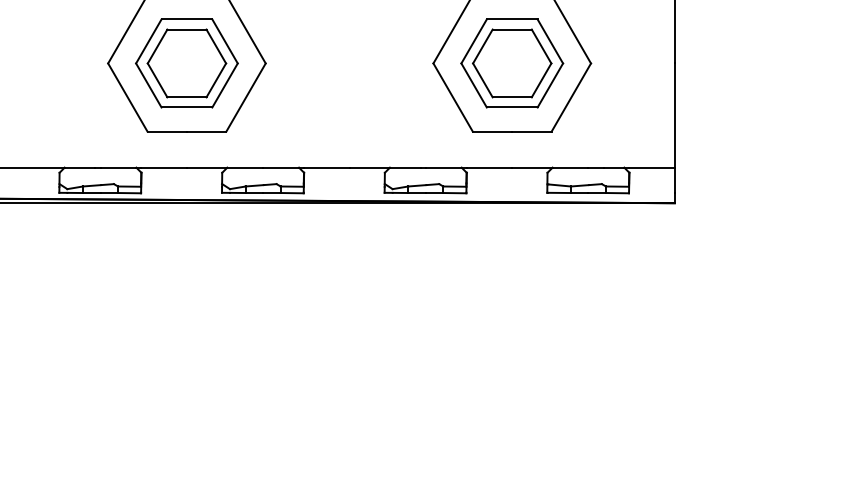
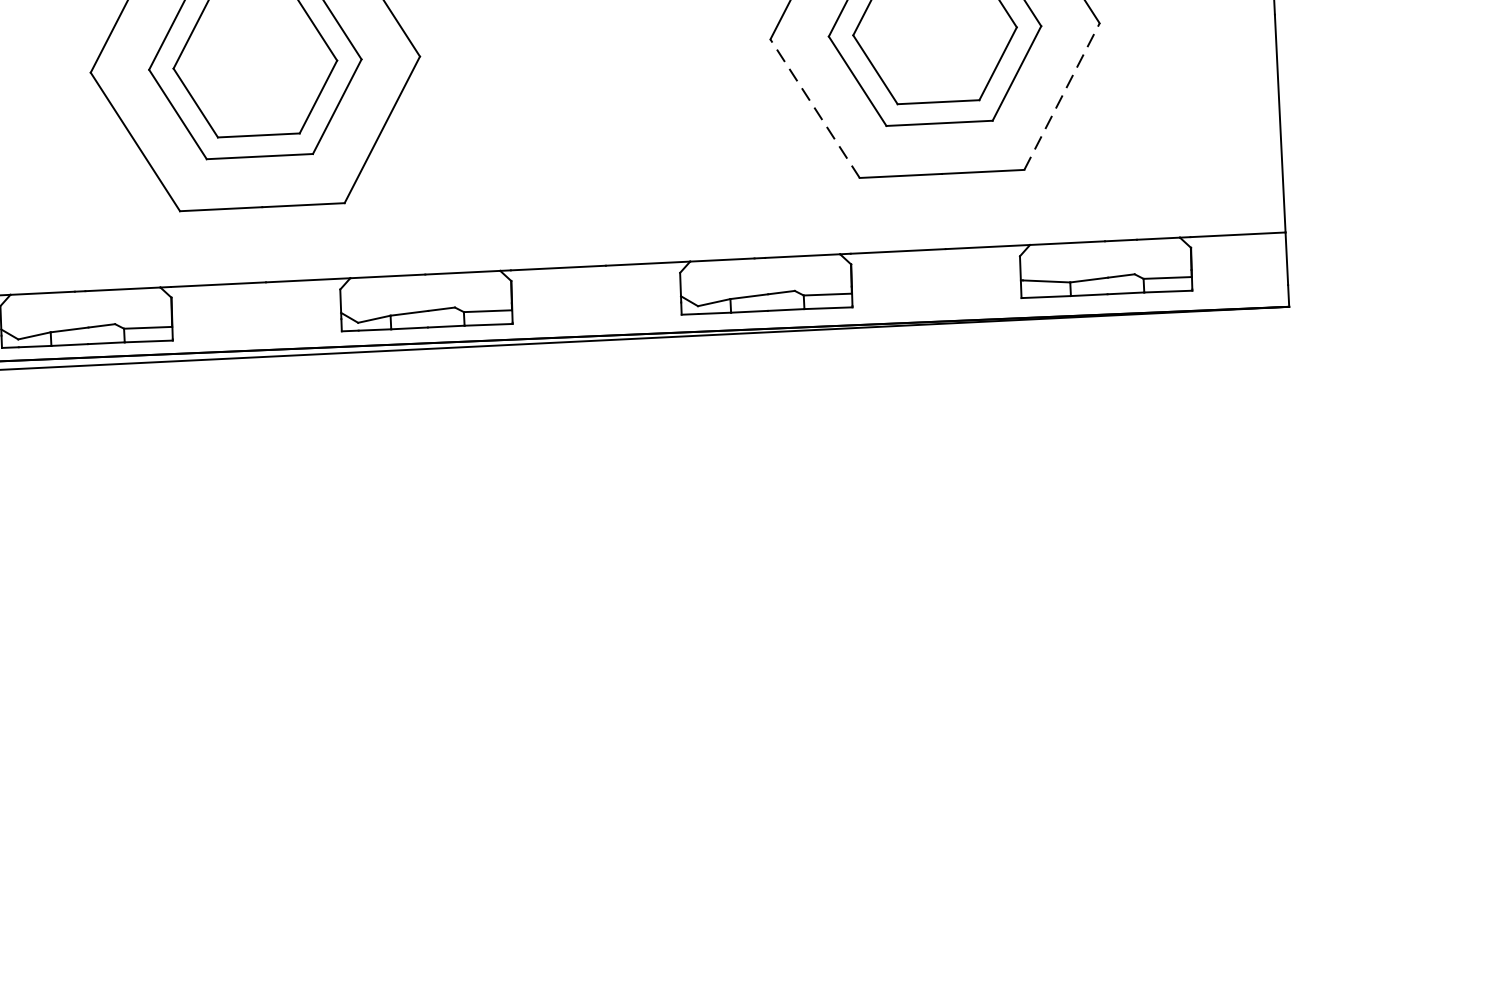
line: (452, 97) -> (813, 108), solid -> dashed
line: (571, 97) -> (1062, 96), solid -> dashed

